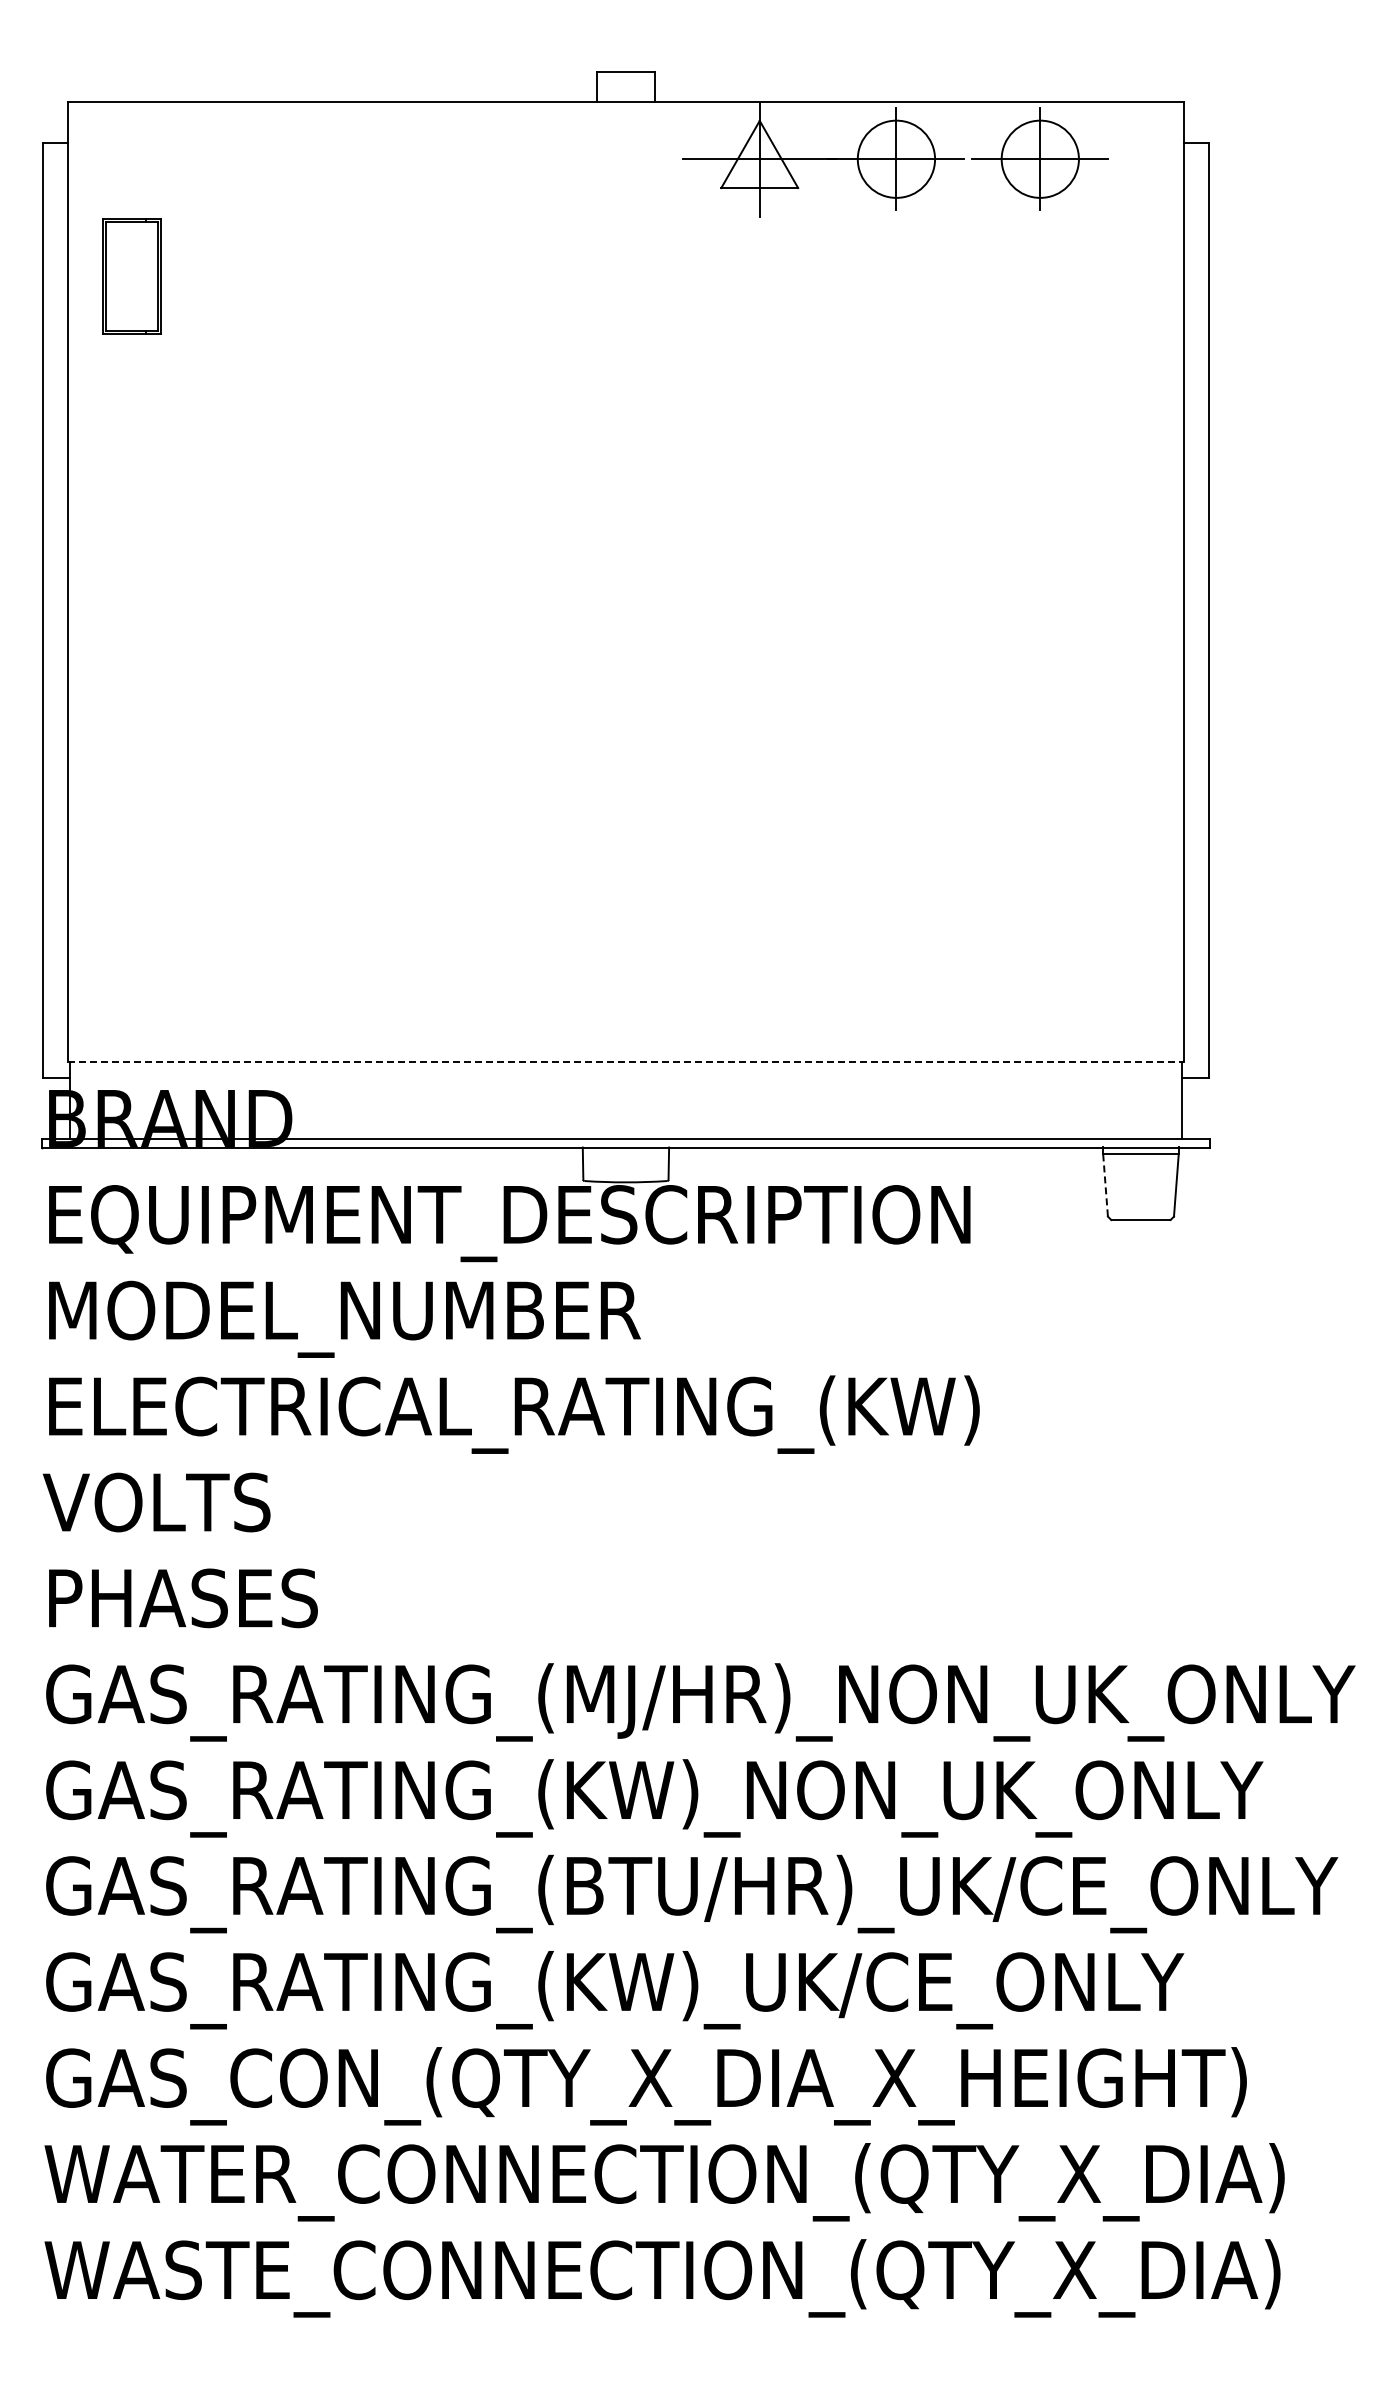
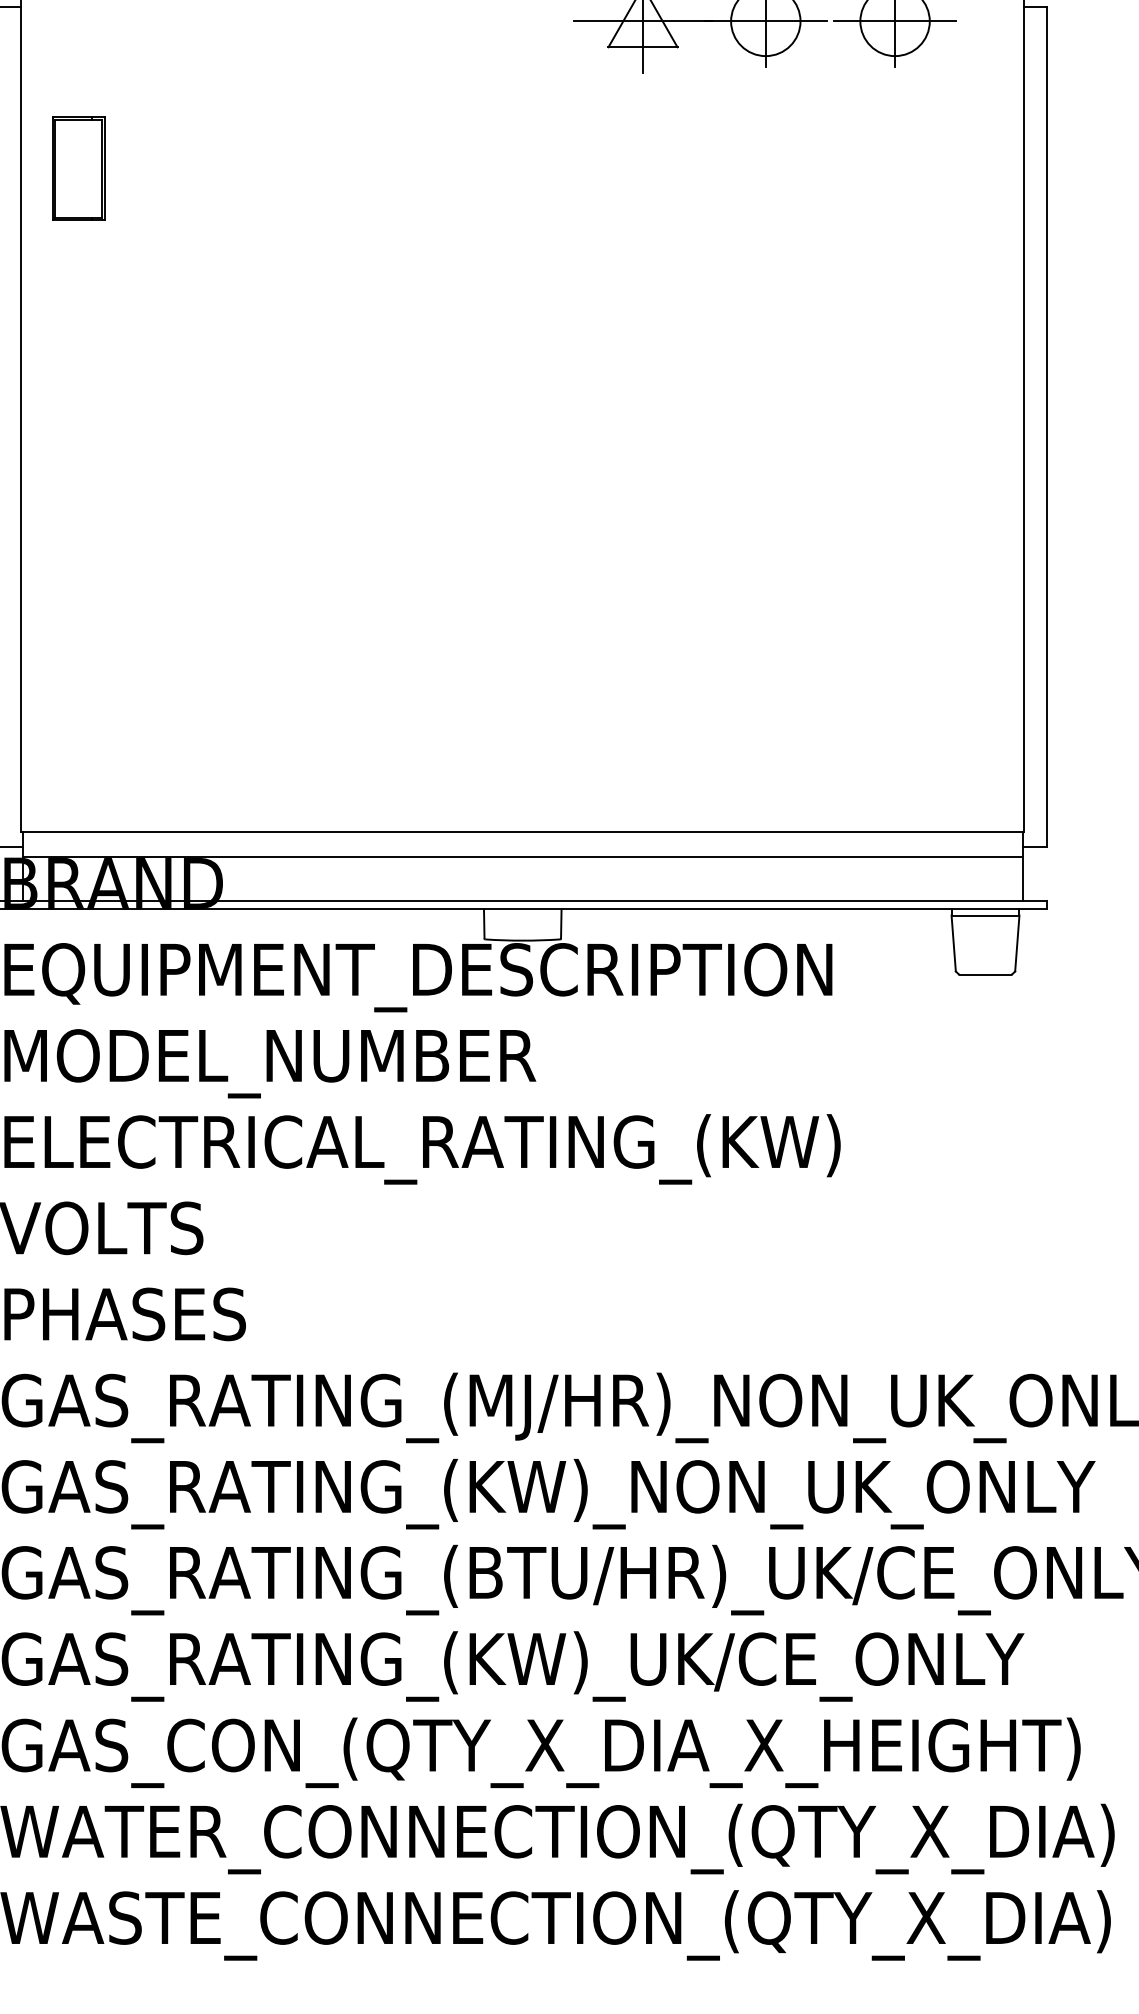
part: (131, 276) -> (78, 168), moved
line: (626, 1061) -> (523, 832), dashed -> solid
line: (625, 1089) -> (522, 857), added
line: (1105, 1186) -> (953, 944), dashed -> solid

